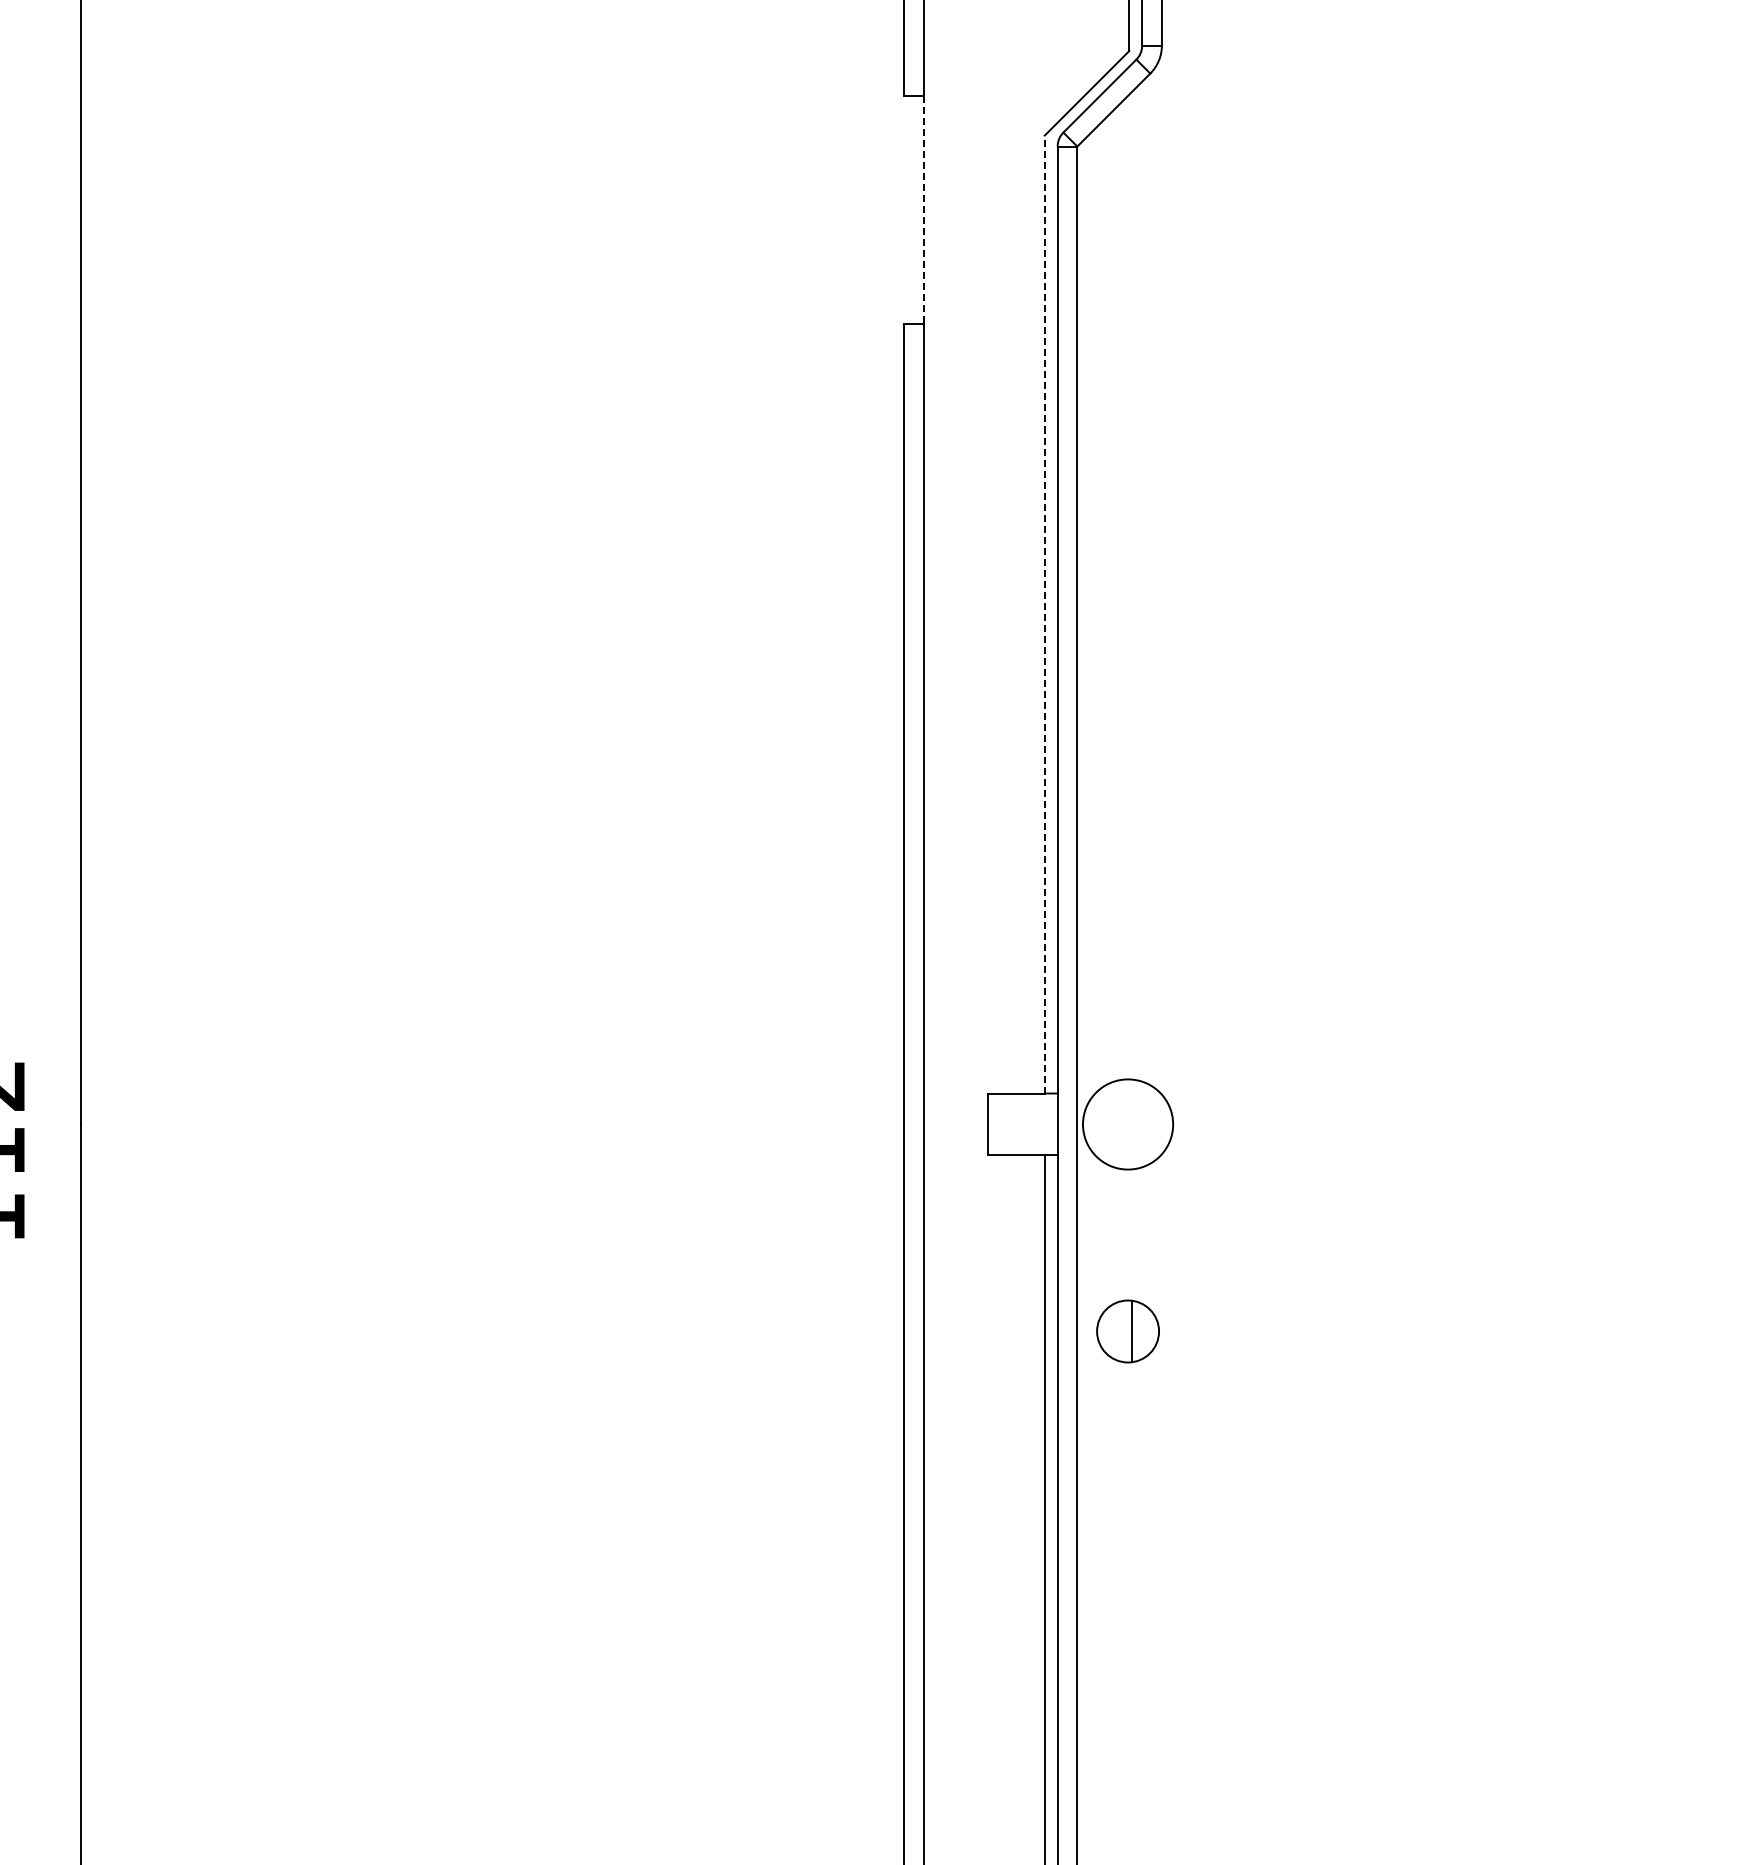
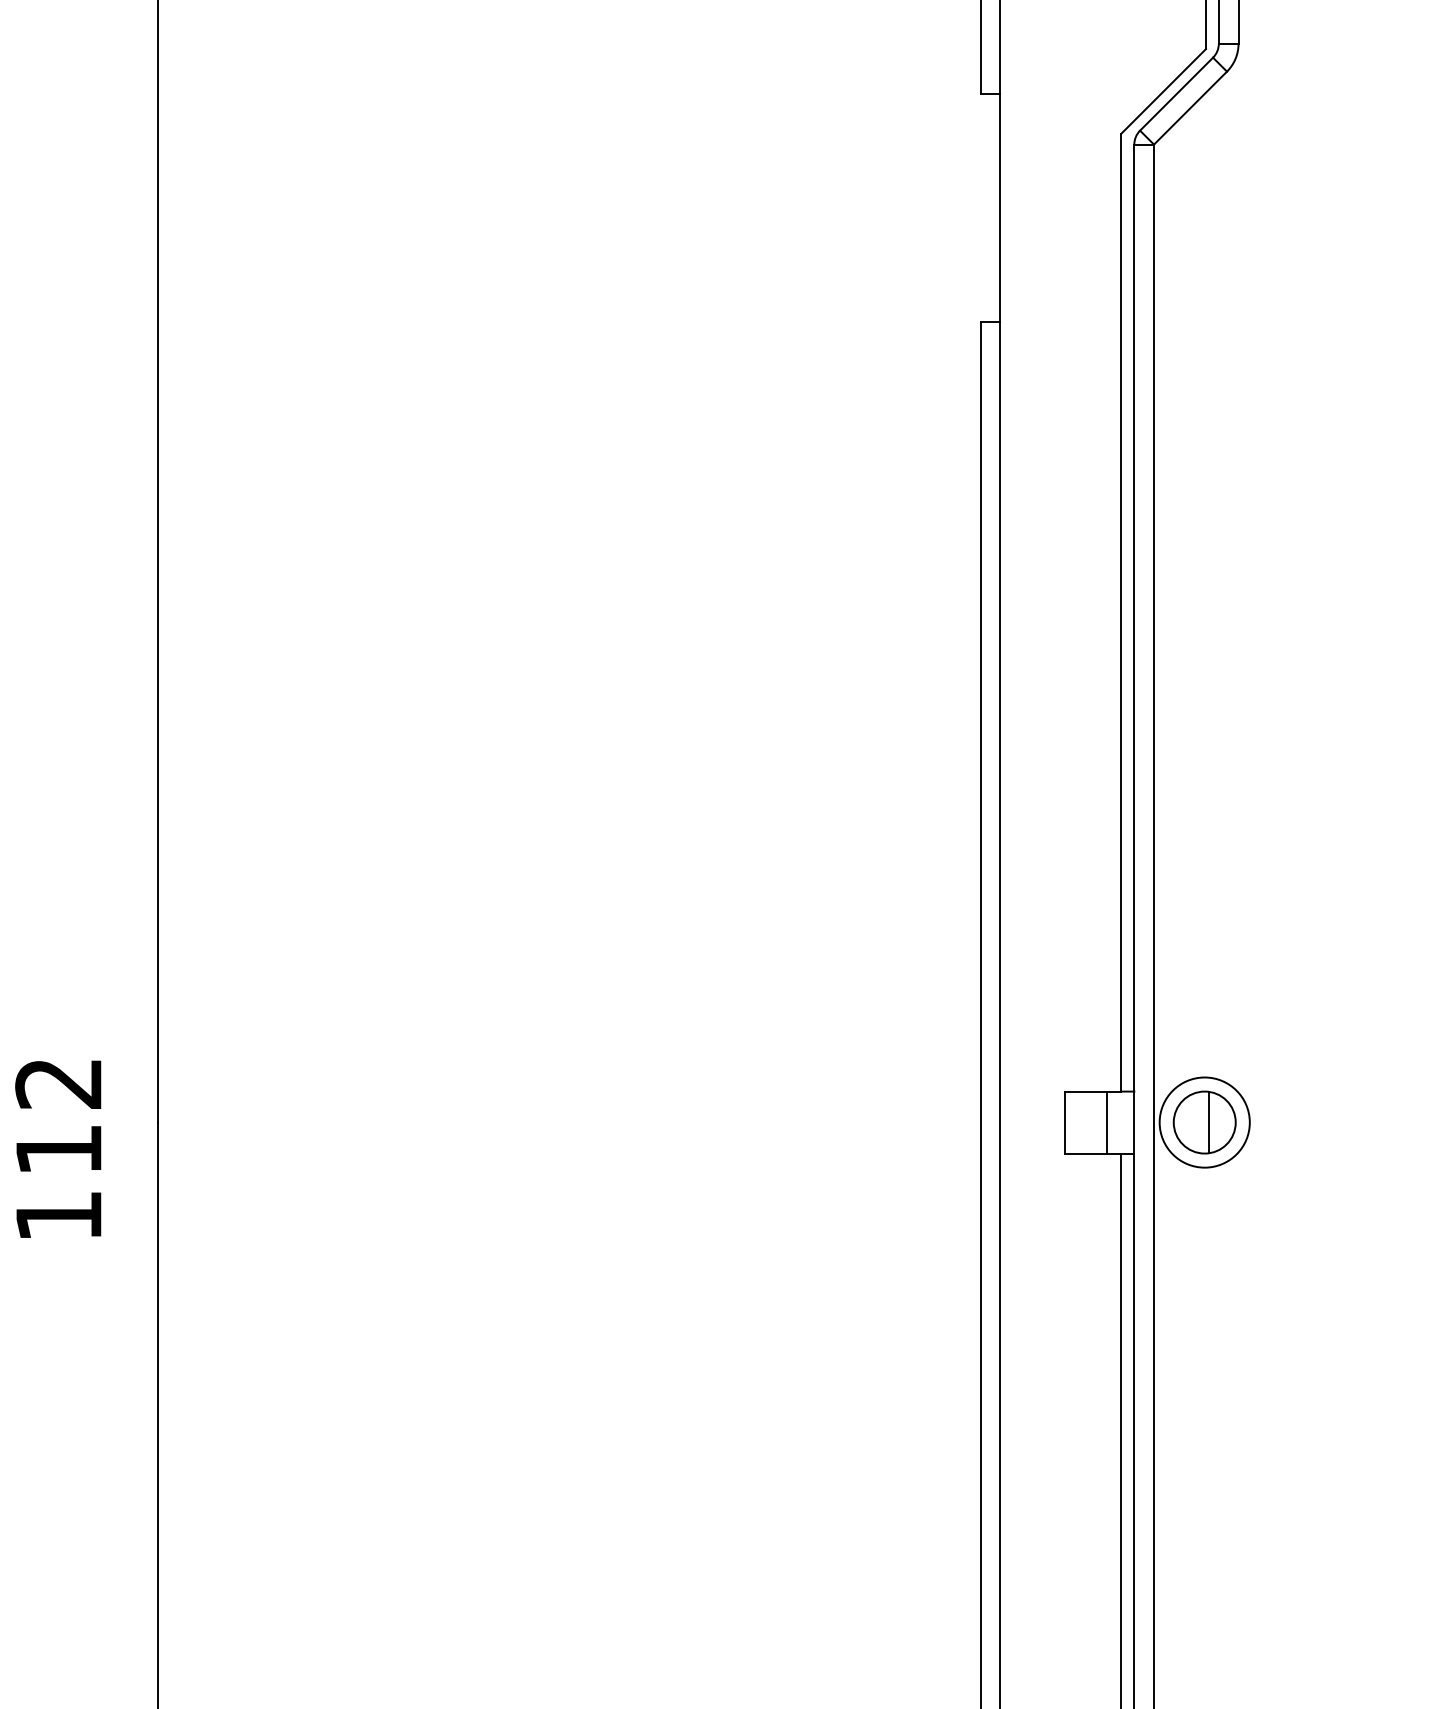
line: (923, 210) -> (1000, 208), dashed -> solid
line: (1044, 614) -> (1121, 612), dashed -> solid
line: (1030, 1124) -> (1107, 1122), added
part: (1127, 1331) -> (1204, 1122), moved

